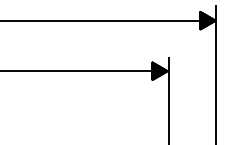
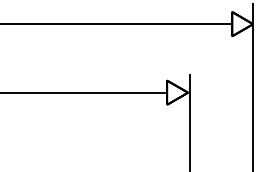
fill: (207, 20) -> (242, 23), removed
fill: (159, 71) -> (177, 93), removed

